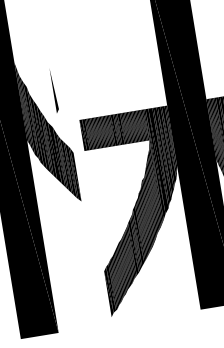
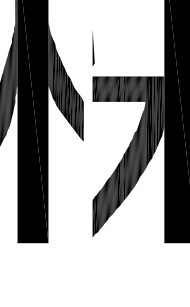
line: (54, 91) -> (93, 48), moved

